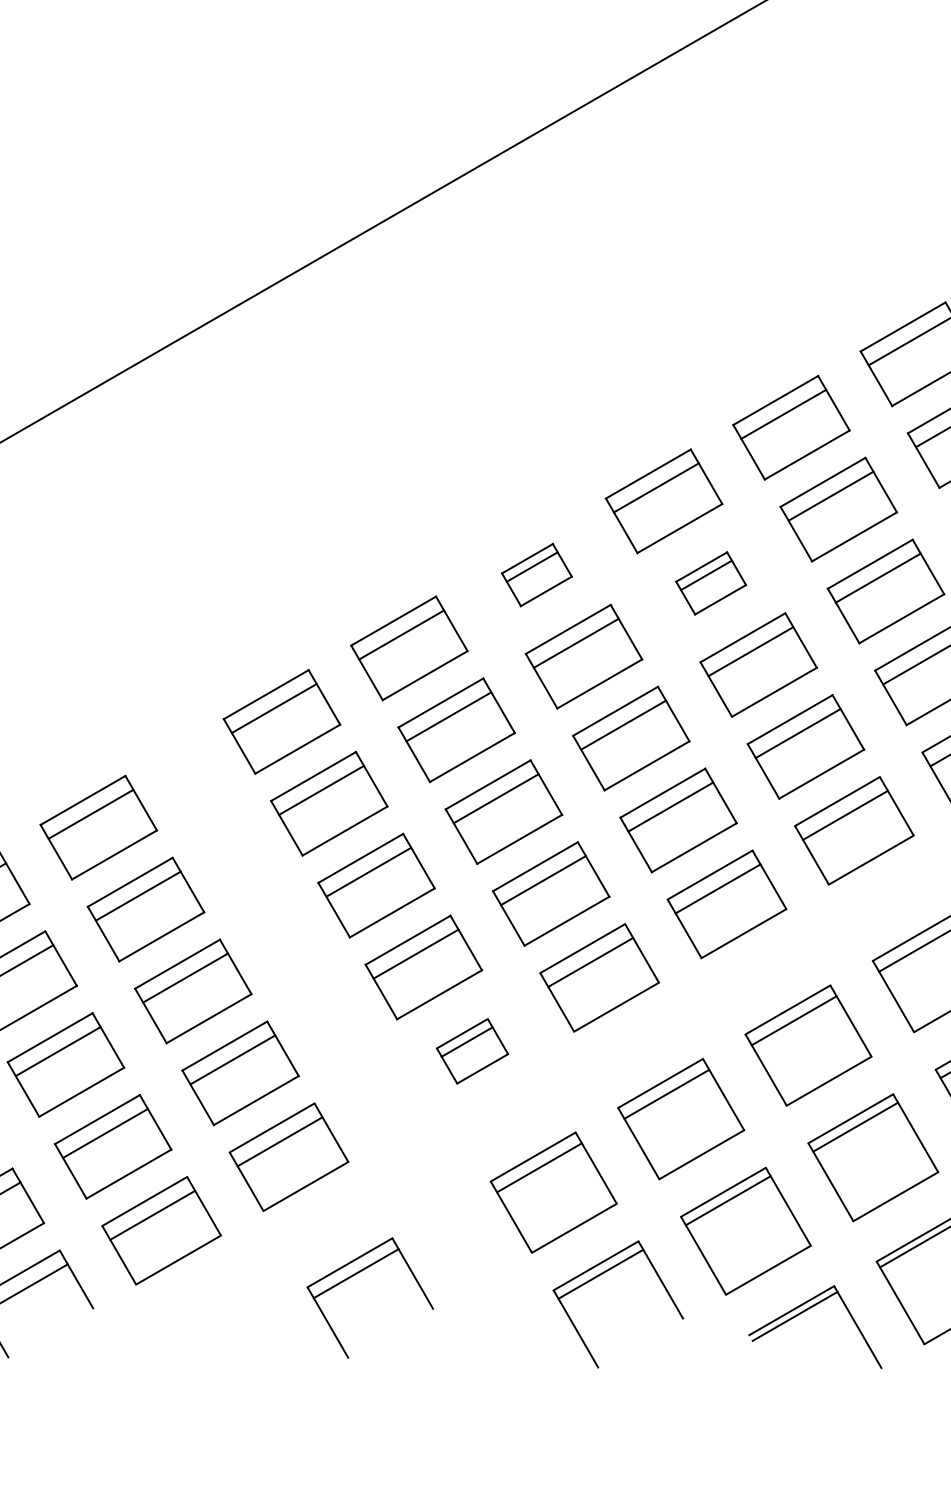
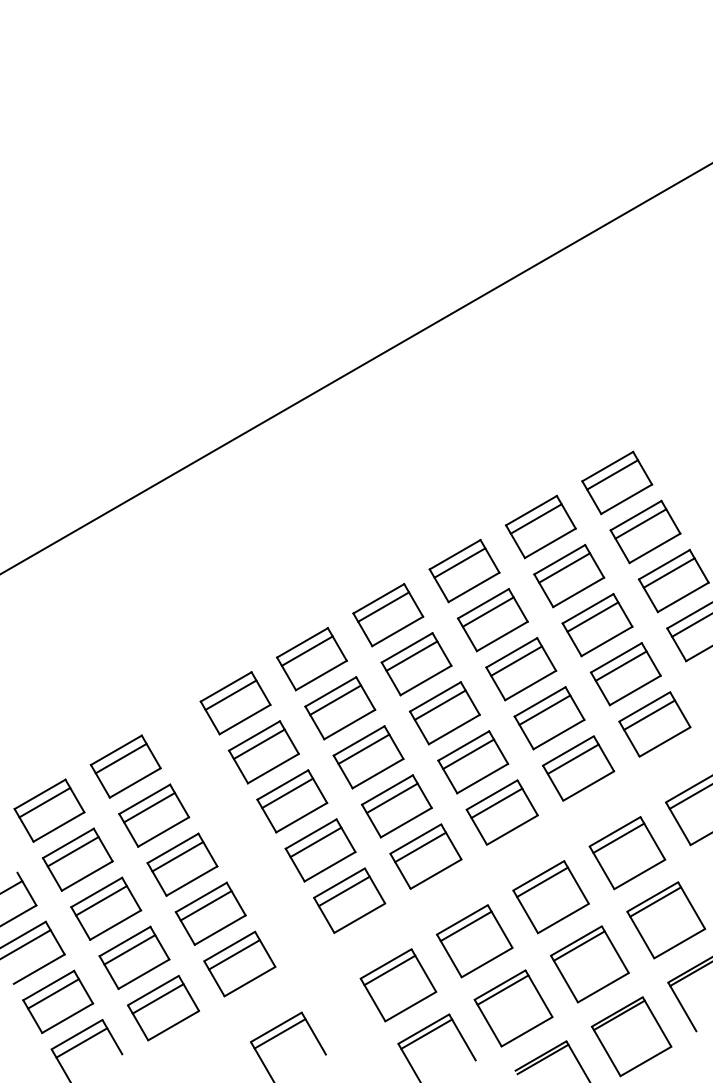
part: (537, 575) -> (388, 615), size x1.67
part: (710, 583) -> (492, 620), size x1.67
part: (472, 1051) -> (349, 900), size x1.67

